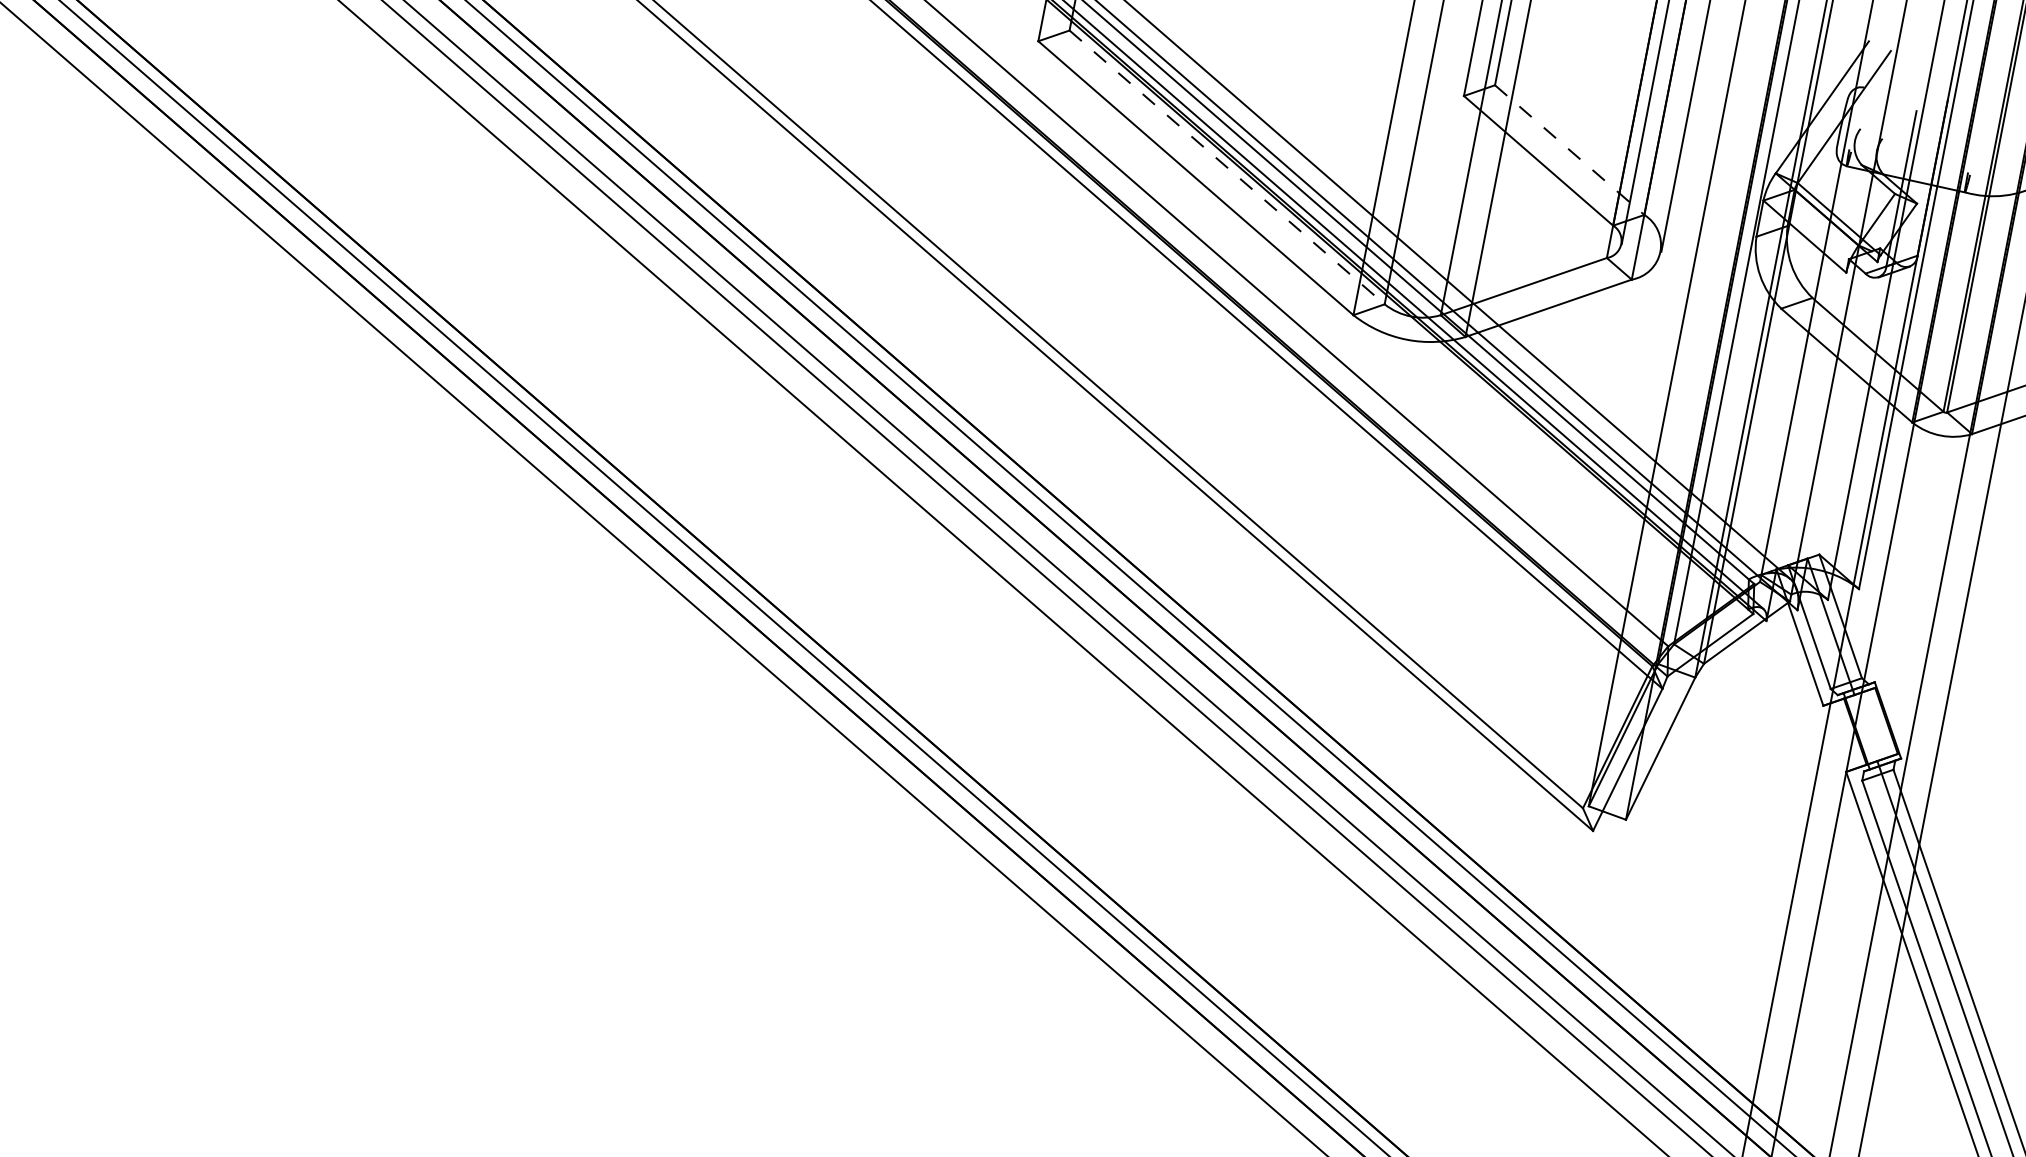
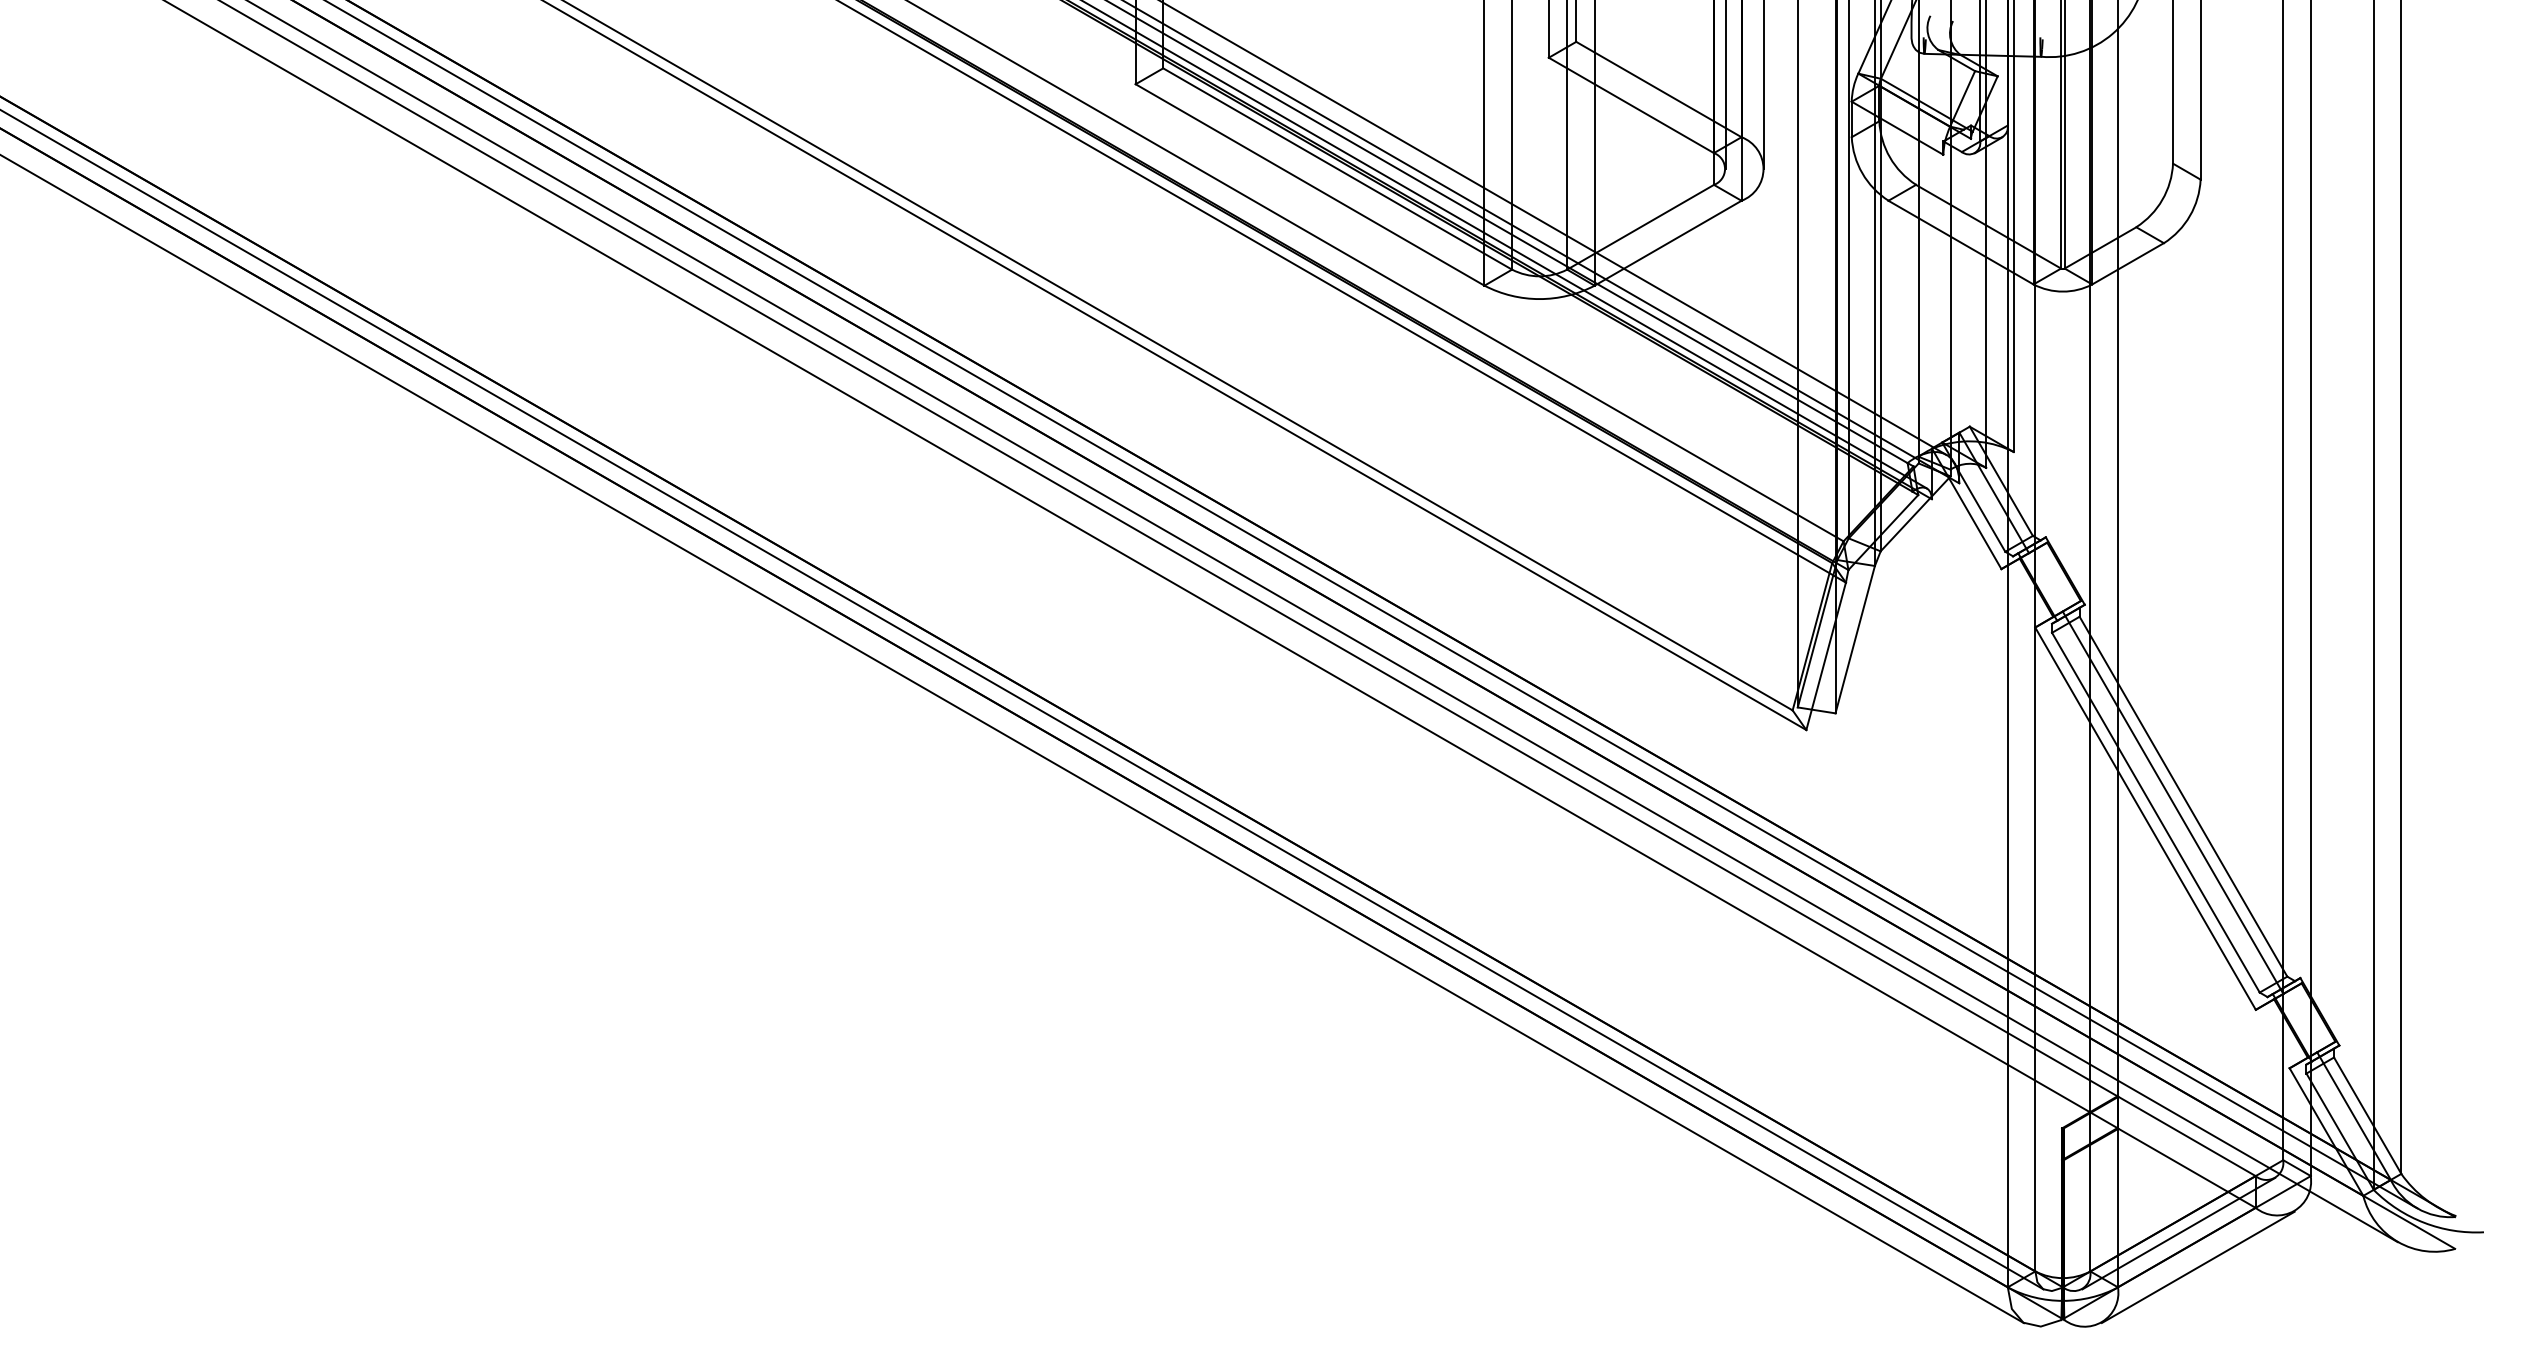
line: (1570, 150) -> (1659, 89), dashed -> solid
line: (1227, 168) -> (1338, 169), dashed -> solid

